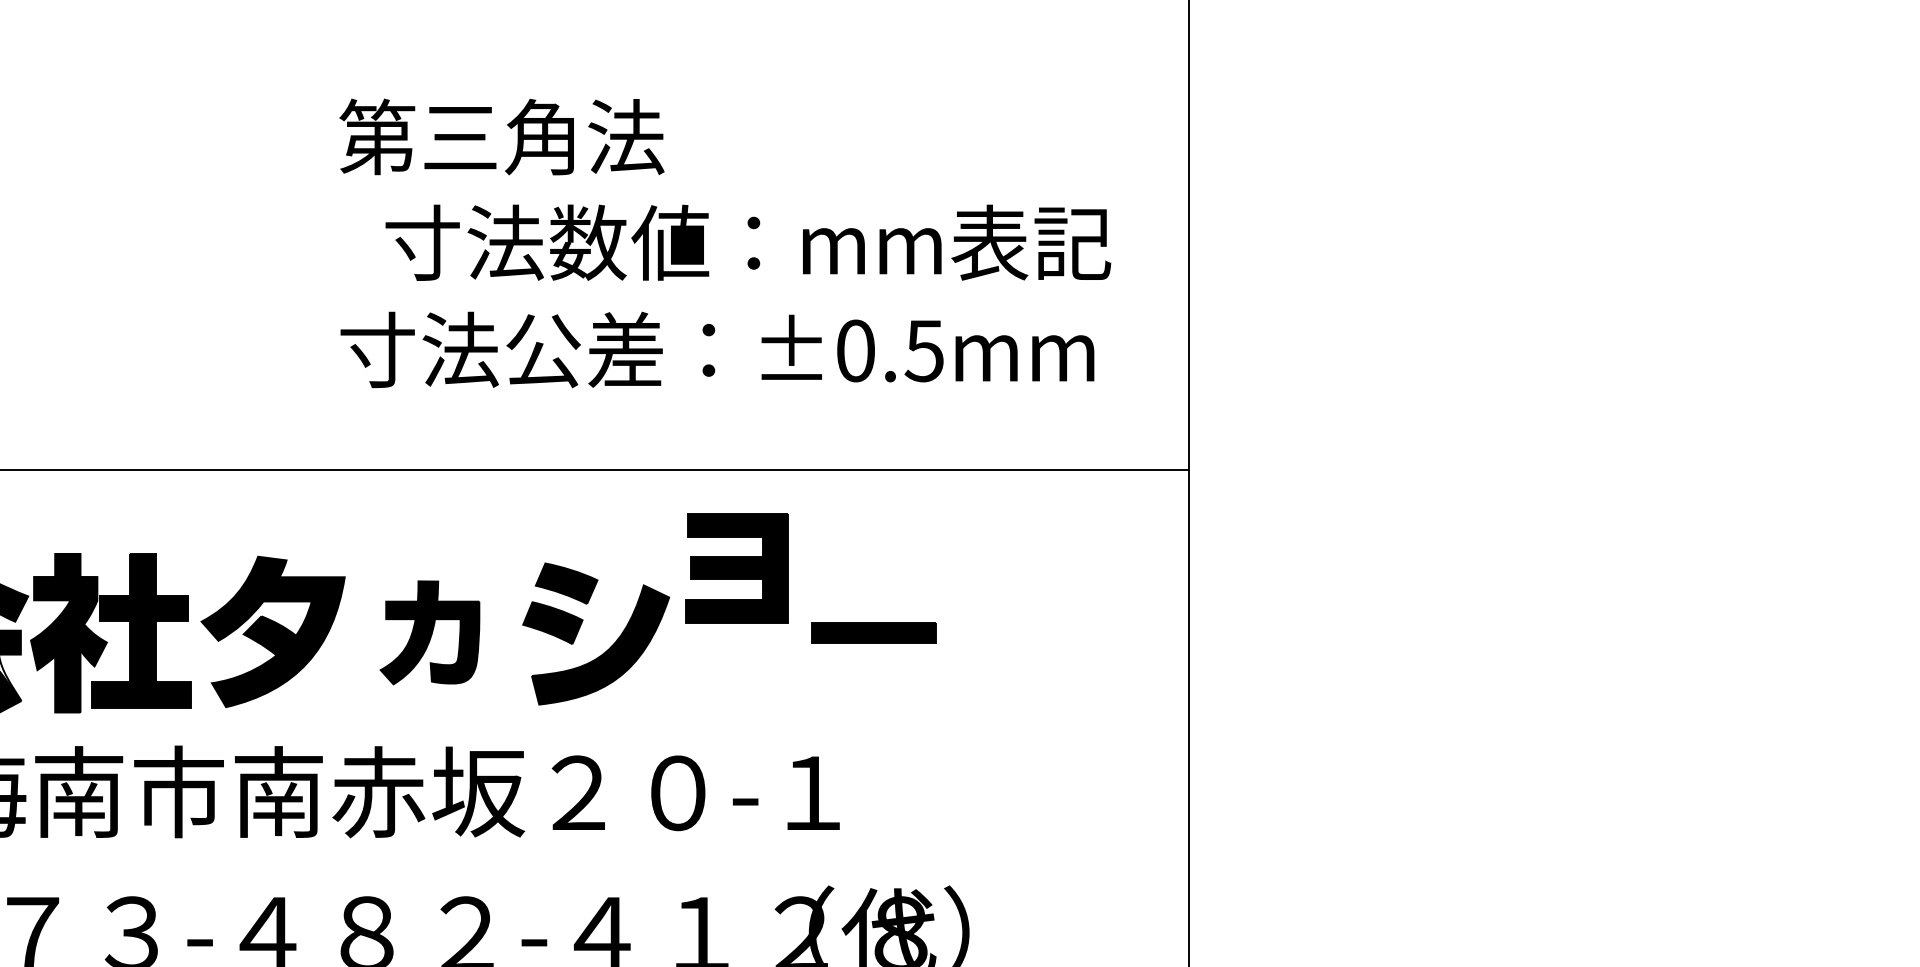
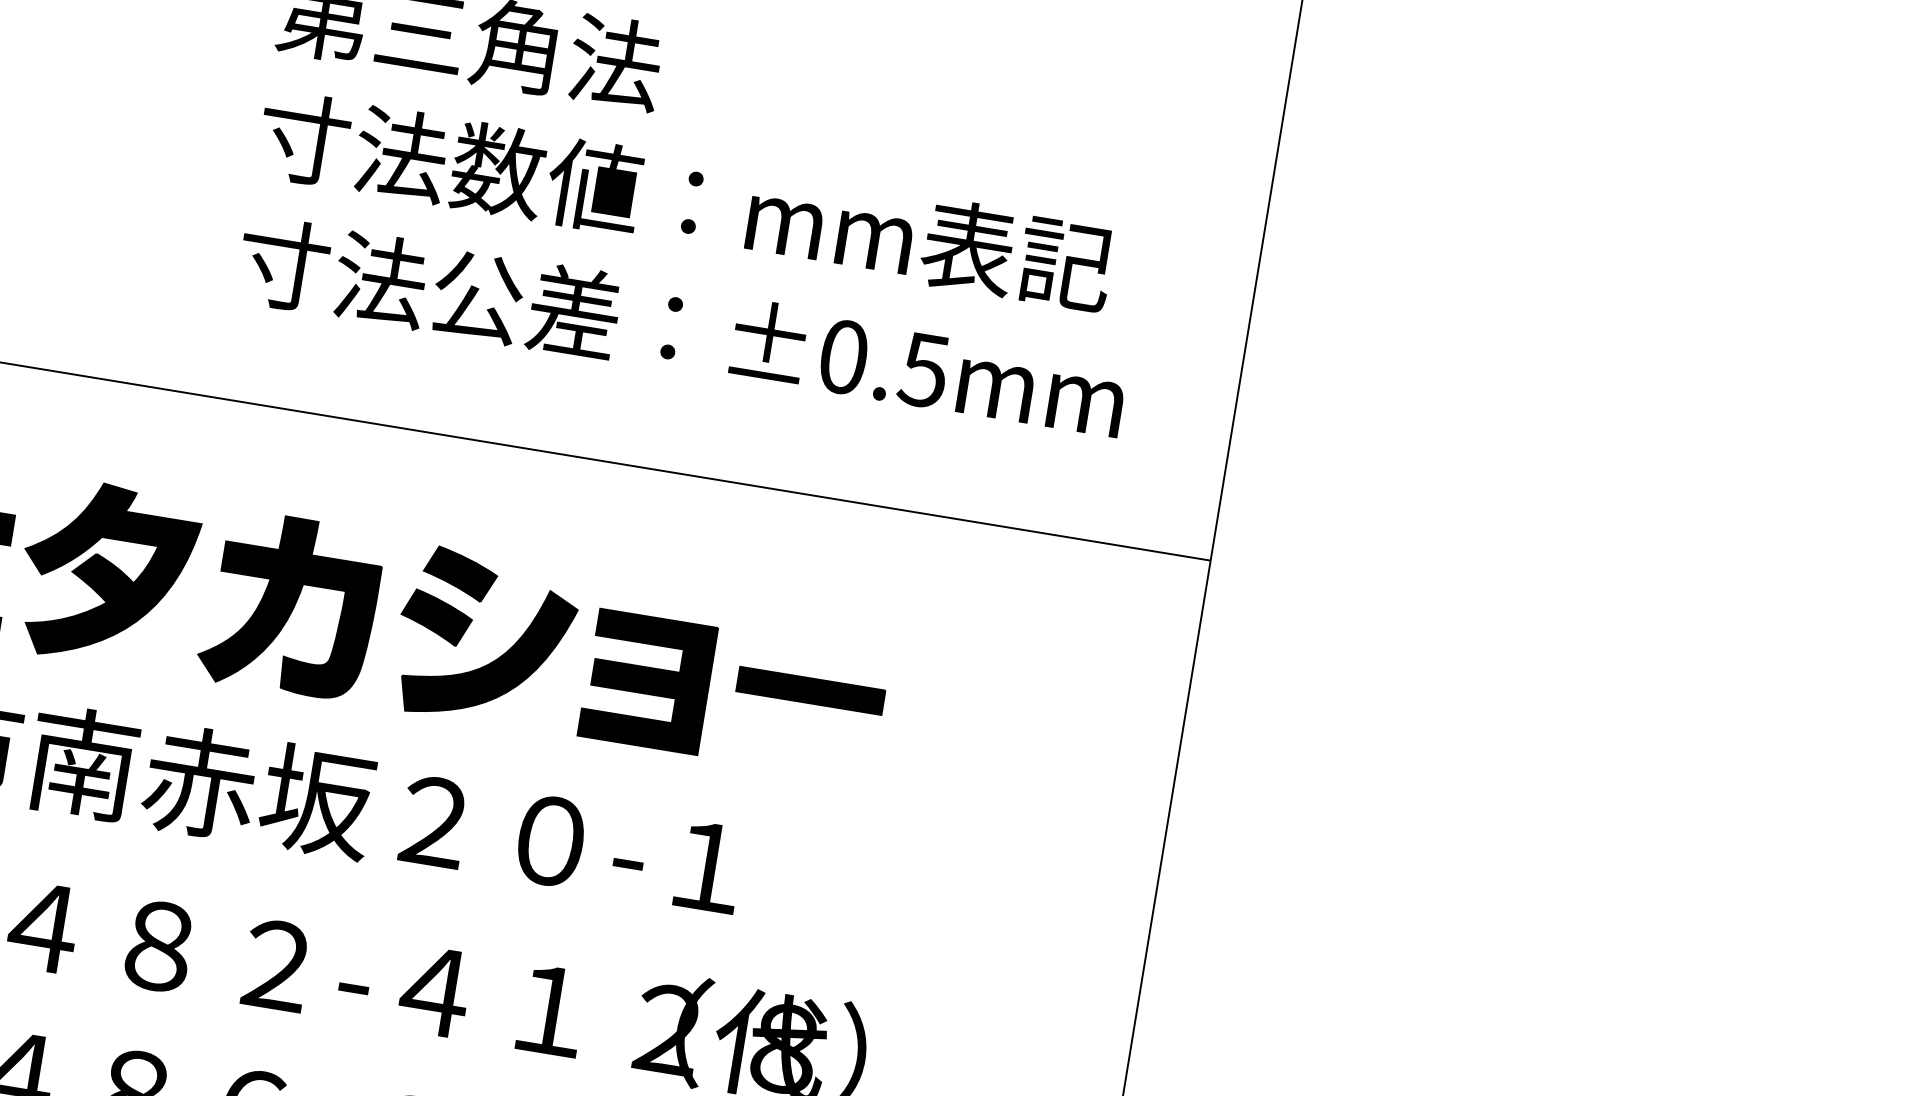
text: (748, 242) -> (686, 200), moved
part: (736, 568) -> (647, 681), moved
part: (429, 632) -> (290, 605), size x1.43

